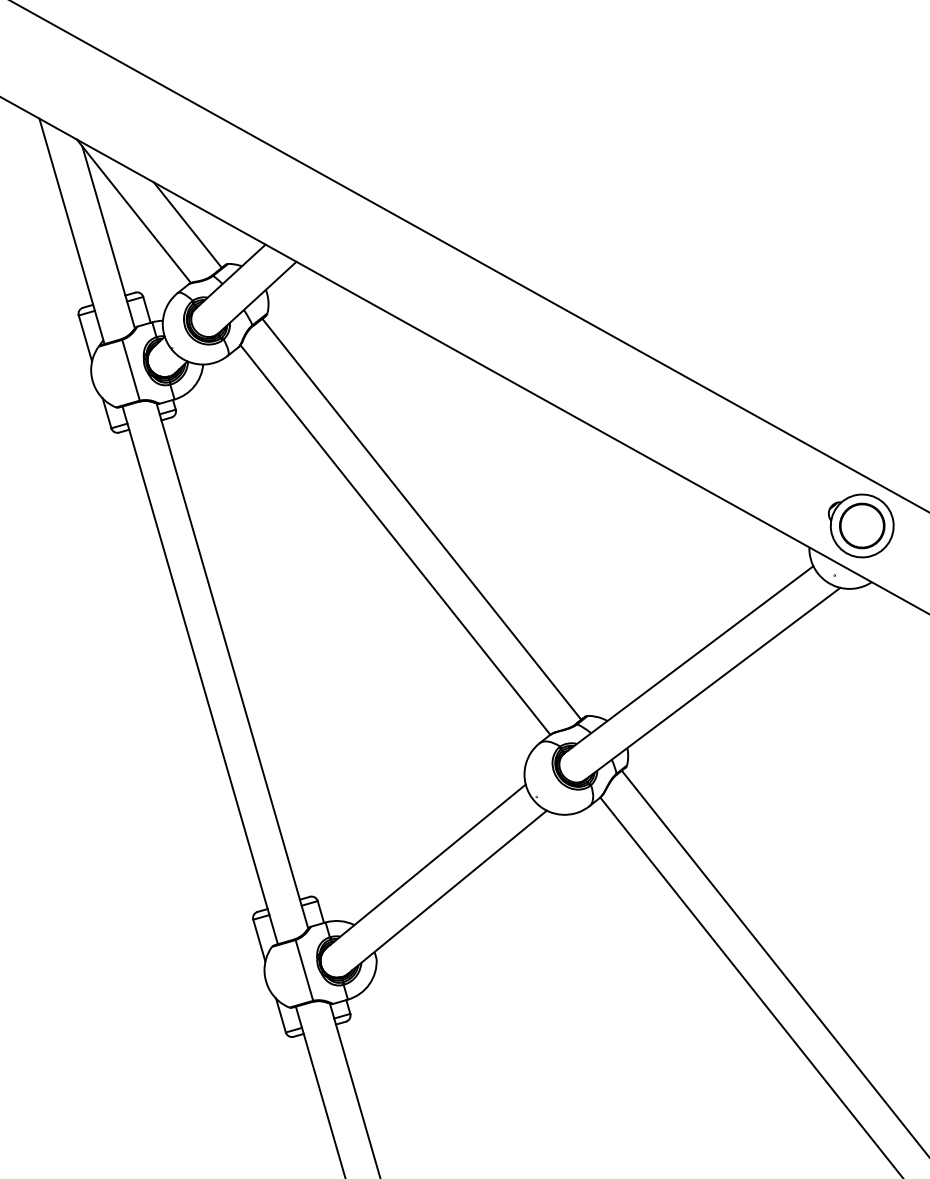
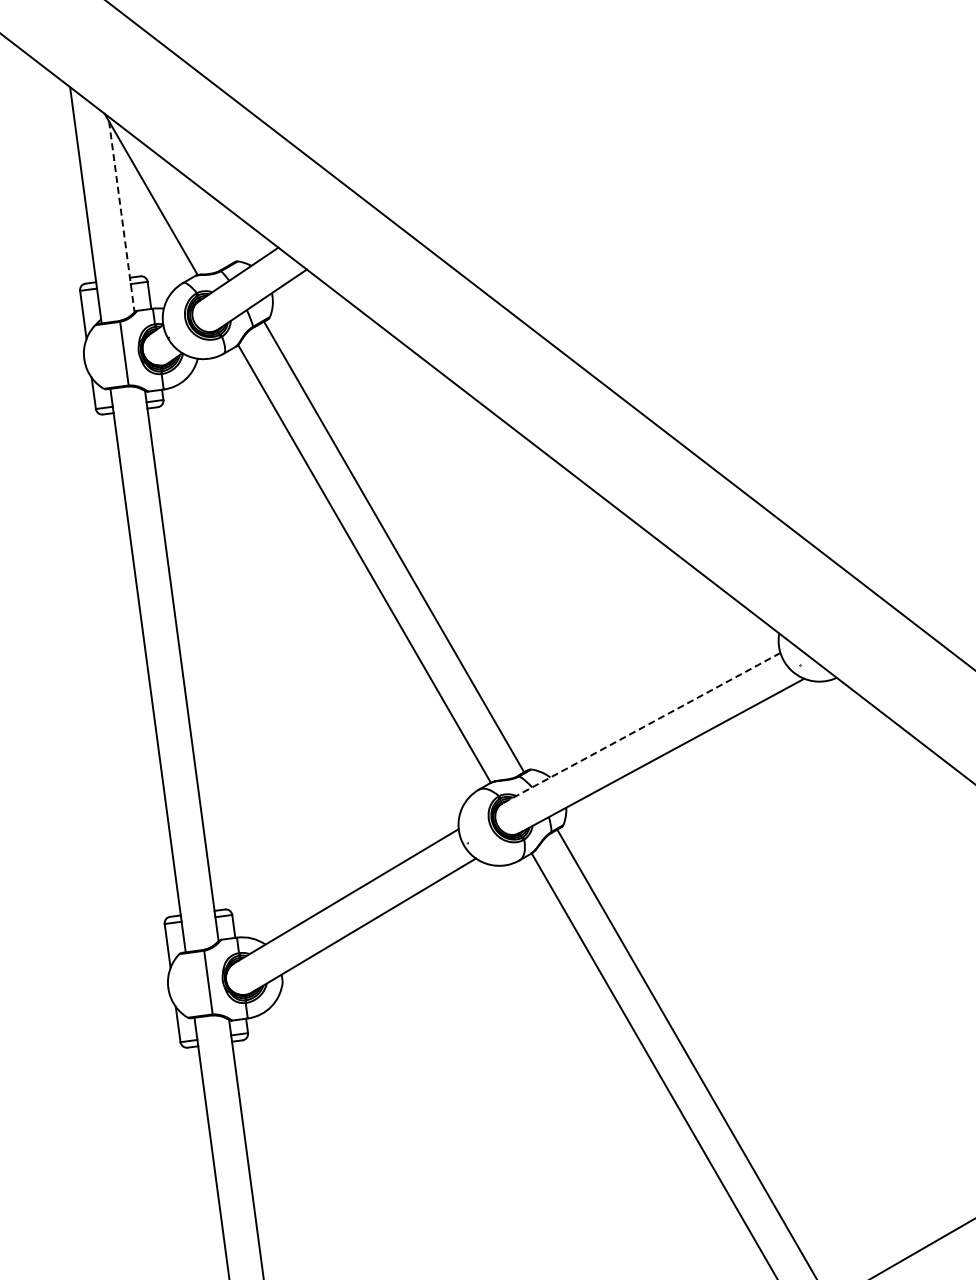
line: (187, 225) -> (202, 216), removed
line: (108, 238) -> (121, 217), solid -> dashed
part: (862, 525) -> (835, 619), removed
line: (689, 659) -> (641, 728), solid -> dashed

